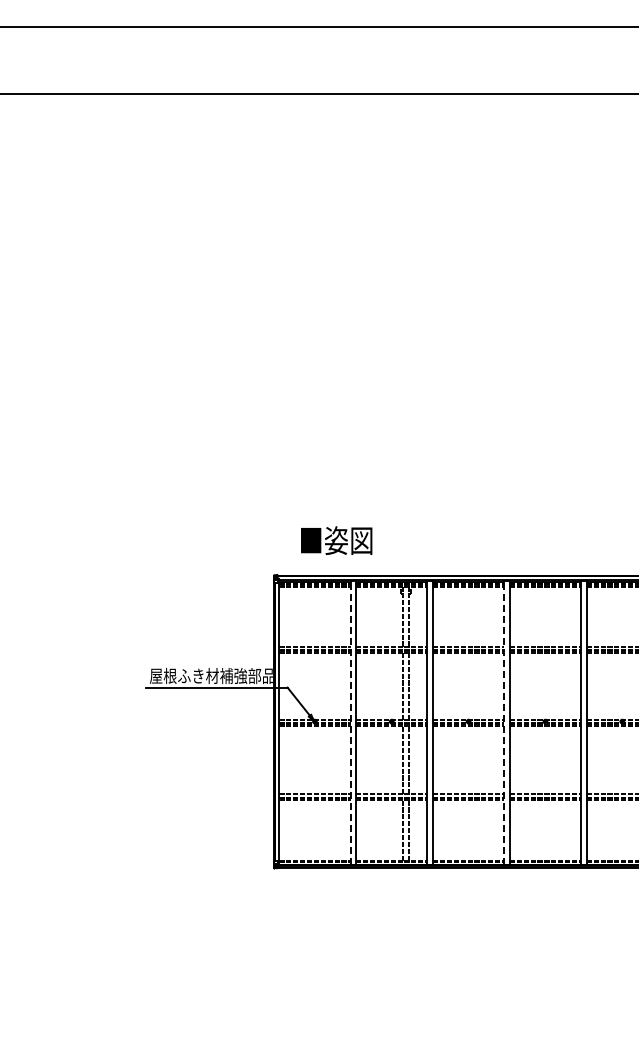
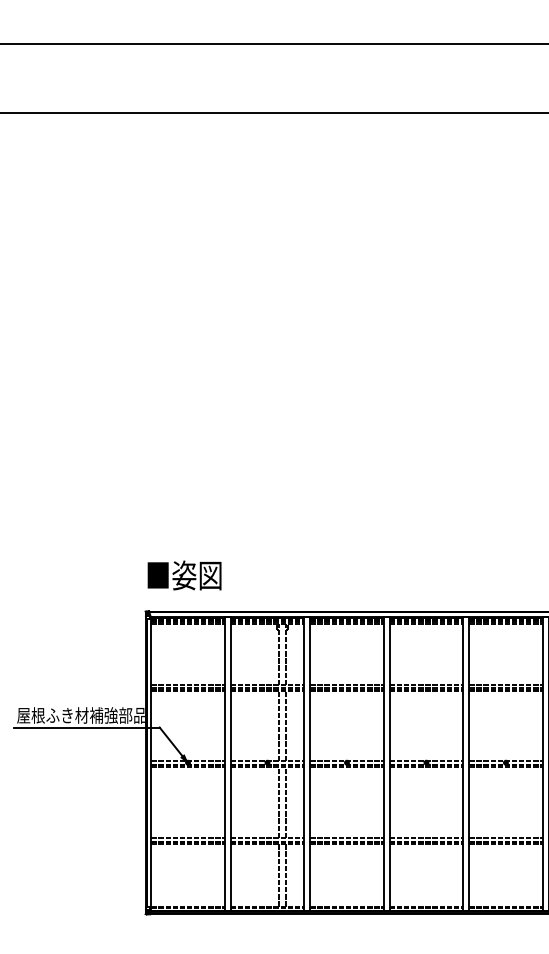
text: (336, 540) -> (184, 575), moved
line: (350, 722) -> (224, 763), dashed -> solid
line: (504, 722) -> (384, 763), dashed -> solid

